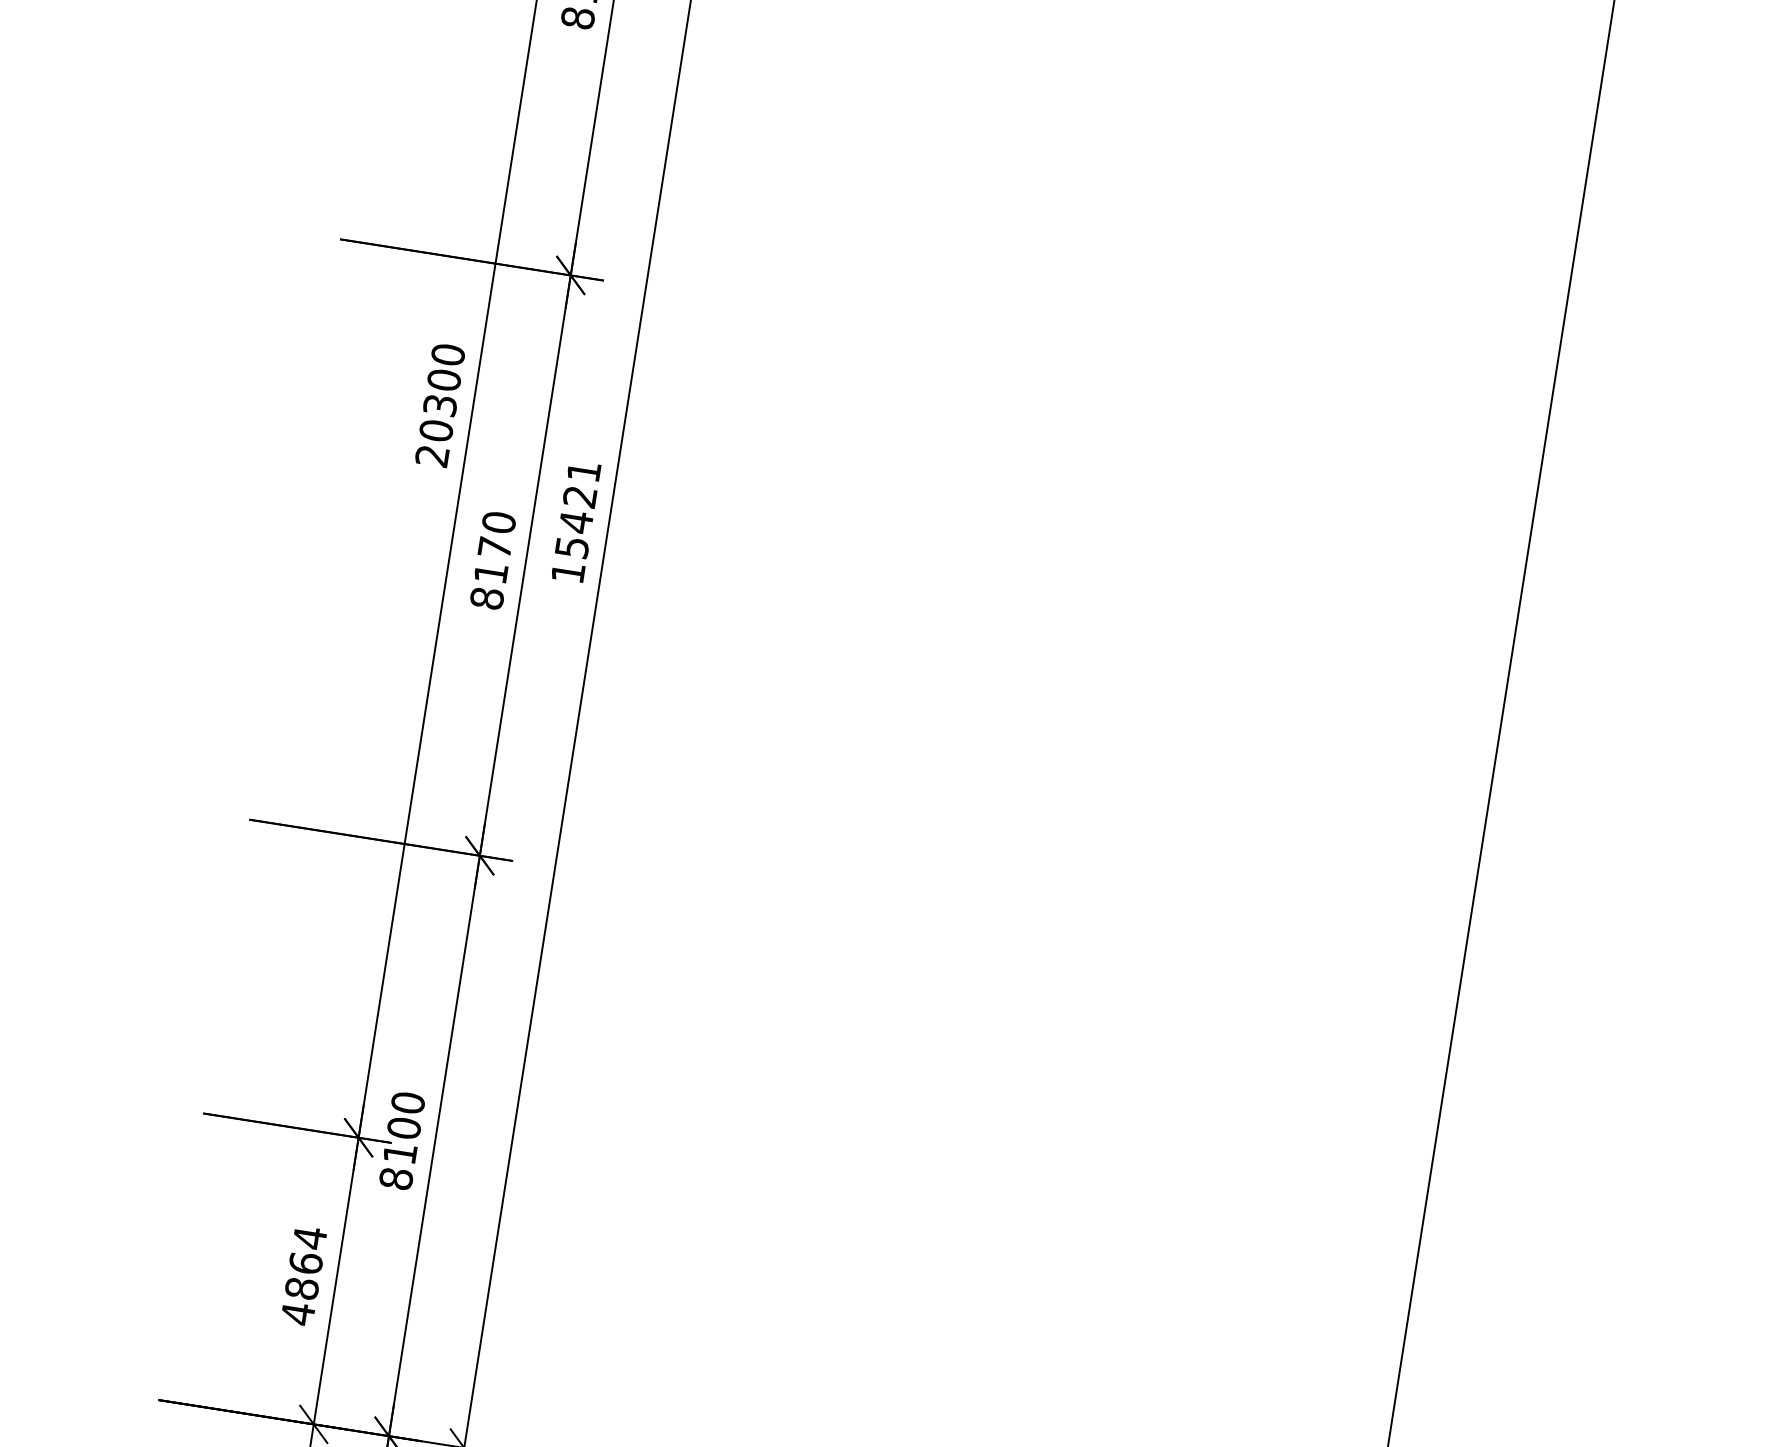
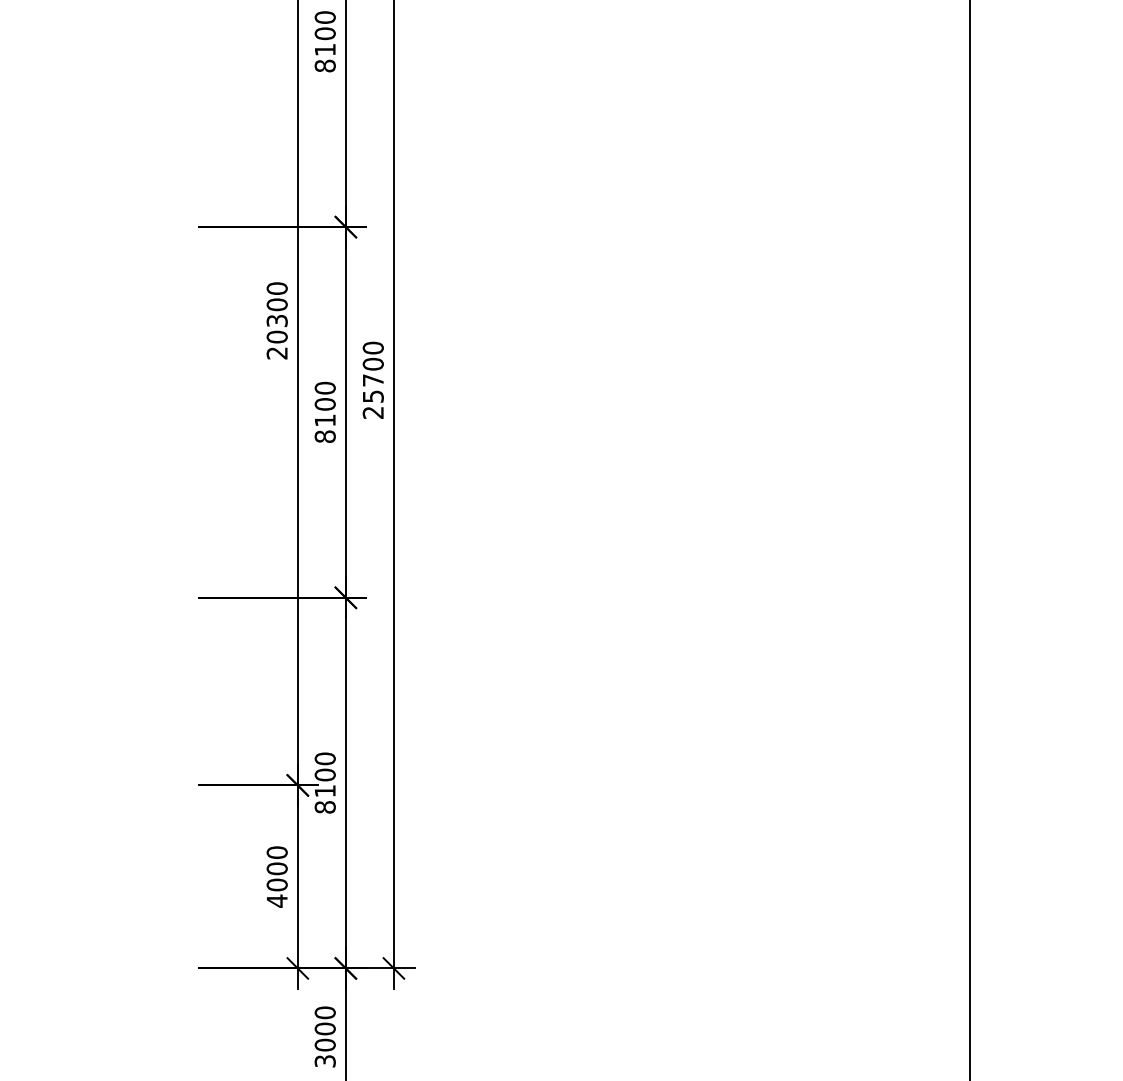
text: (575, 520) -> (372, 379), 15421 -> 25700
text: (493, 547) -> (324, 404), 8170 -> 8100
text: (304, 1262) -> (276, 868), 4864 -> 4000

